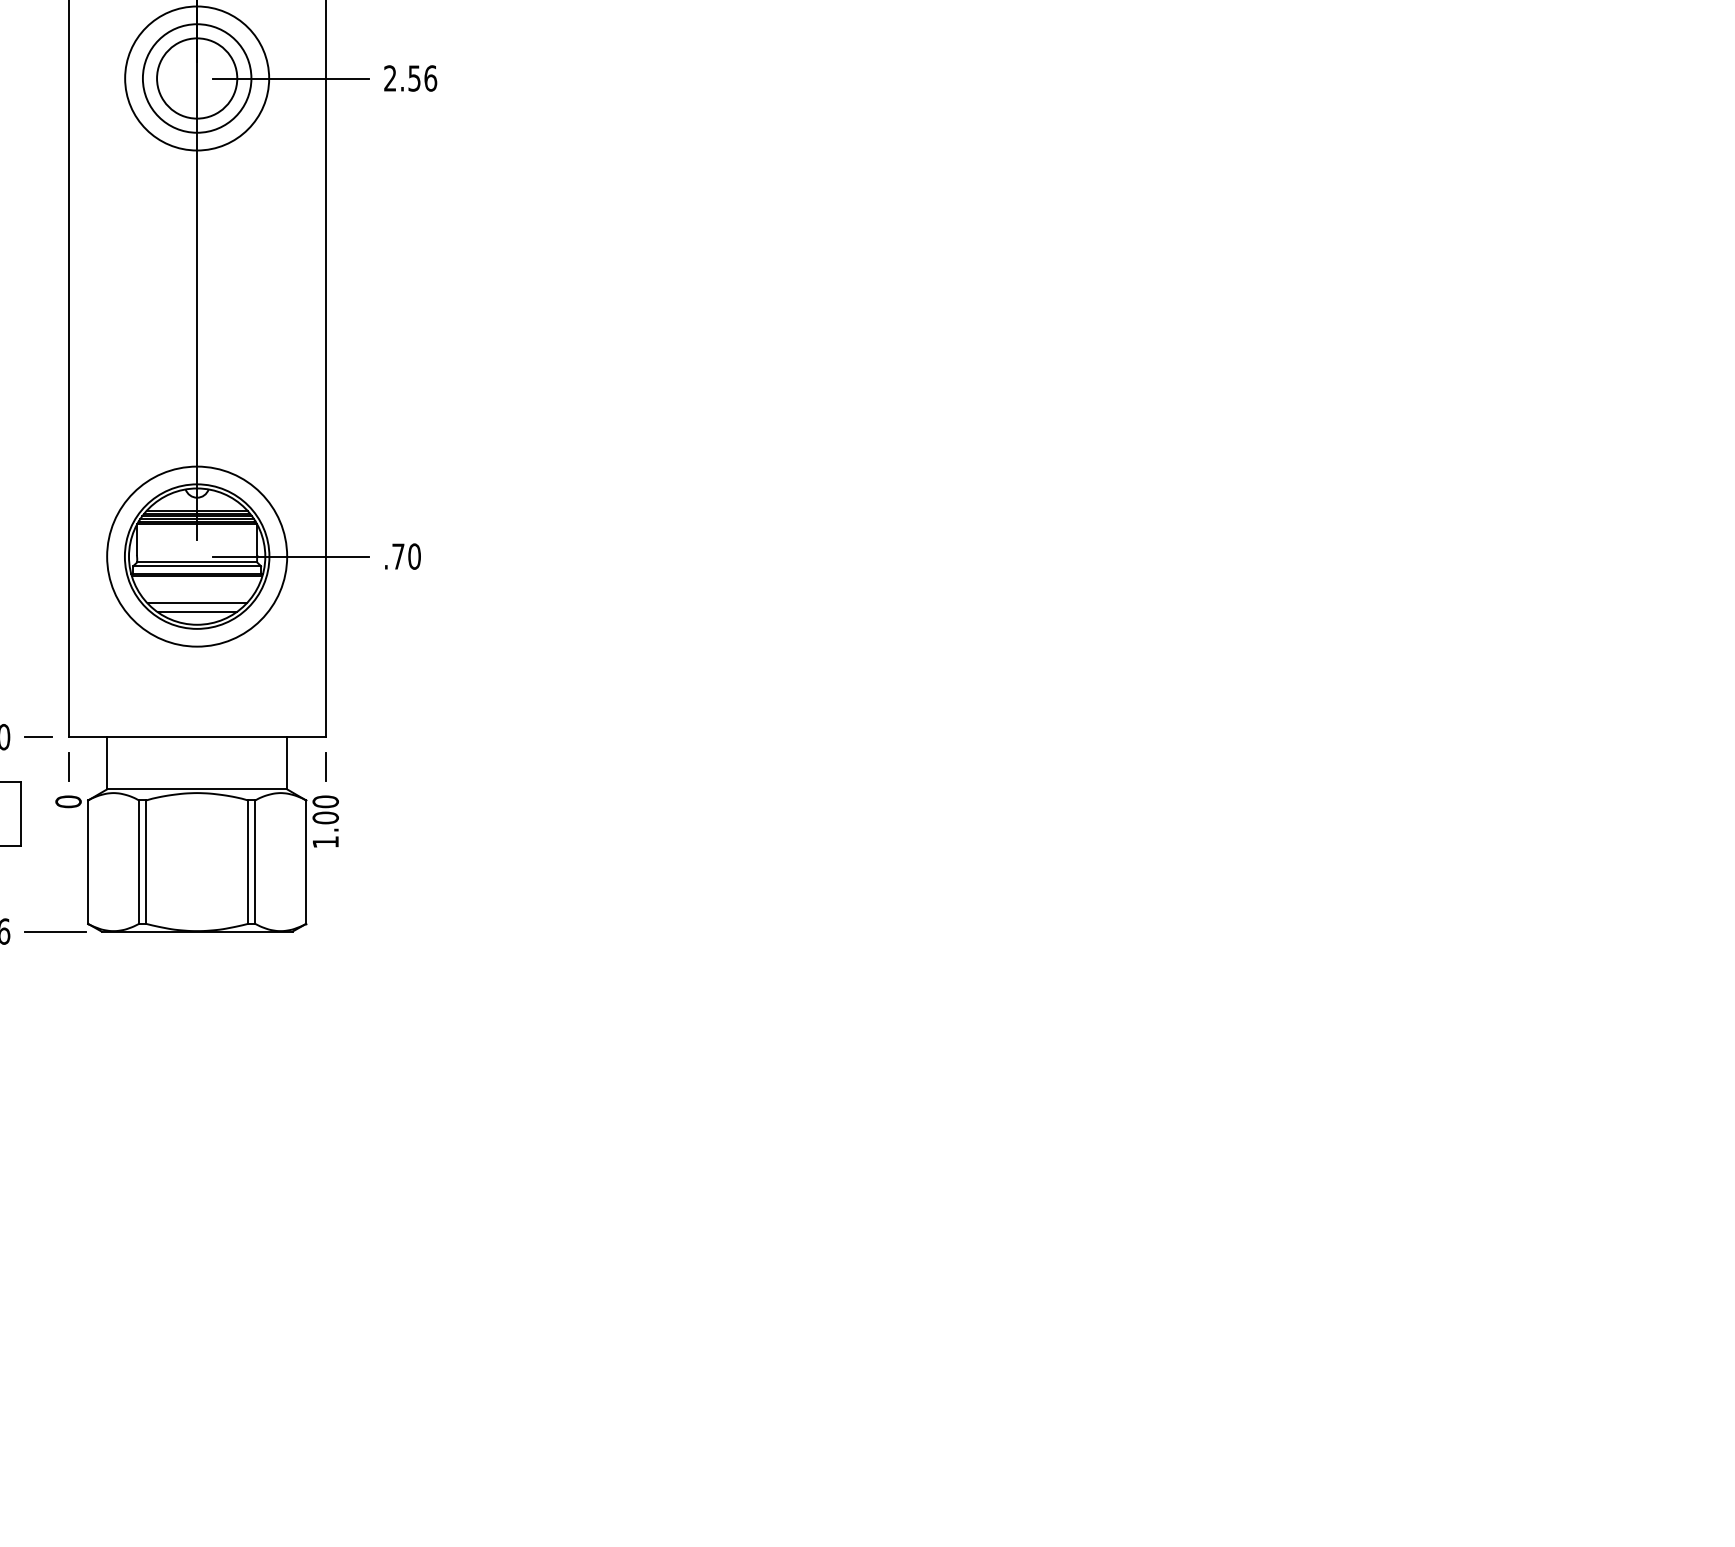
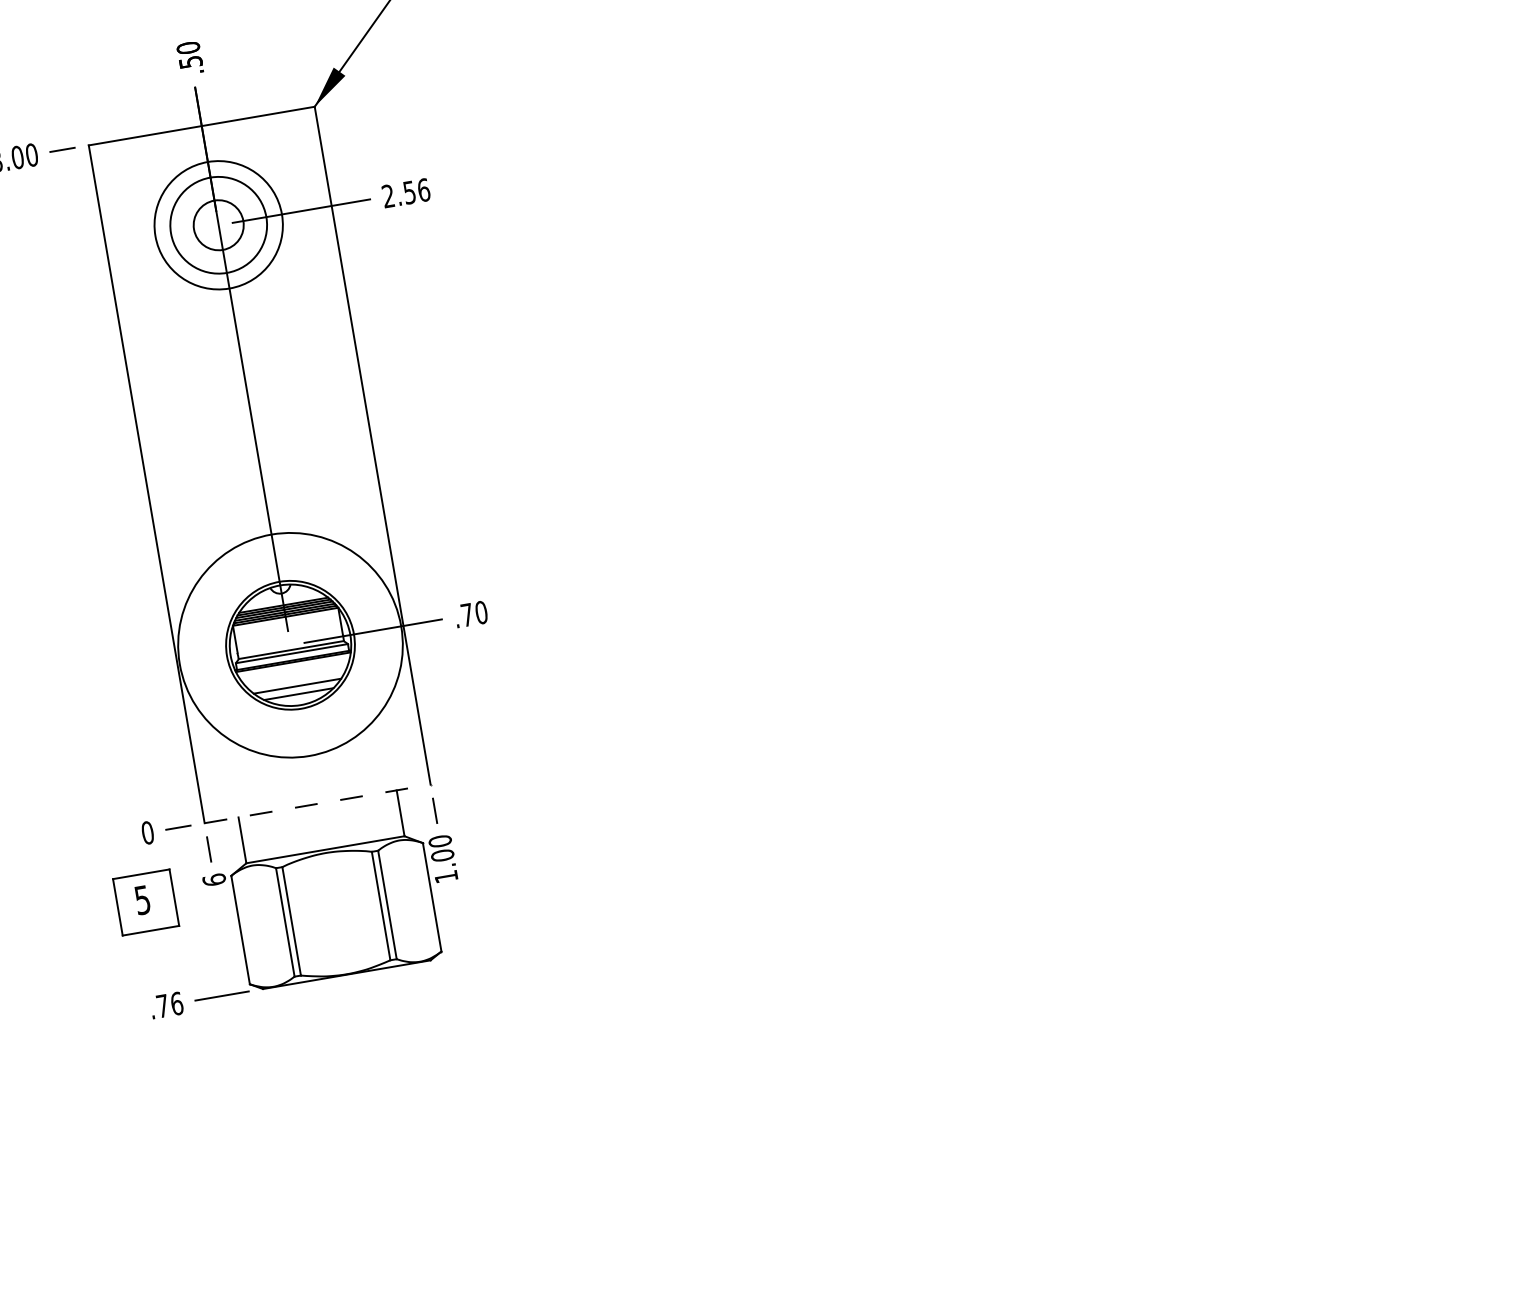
circle: (197, 78) -> (219, 225), size x0.7
circle: (197, 556) -> (290, 645), size x1.4
line: (197, 737) -> (317, 804), solid -> dashed
text: (68, 801) -> (214, 879), 0 -> 6

